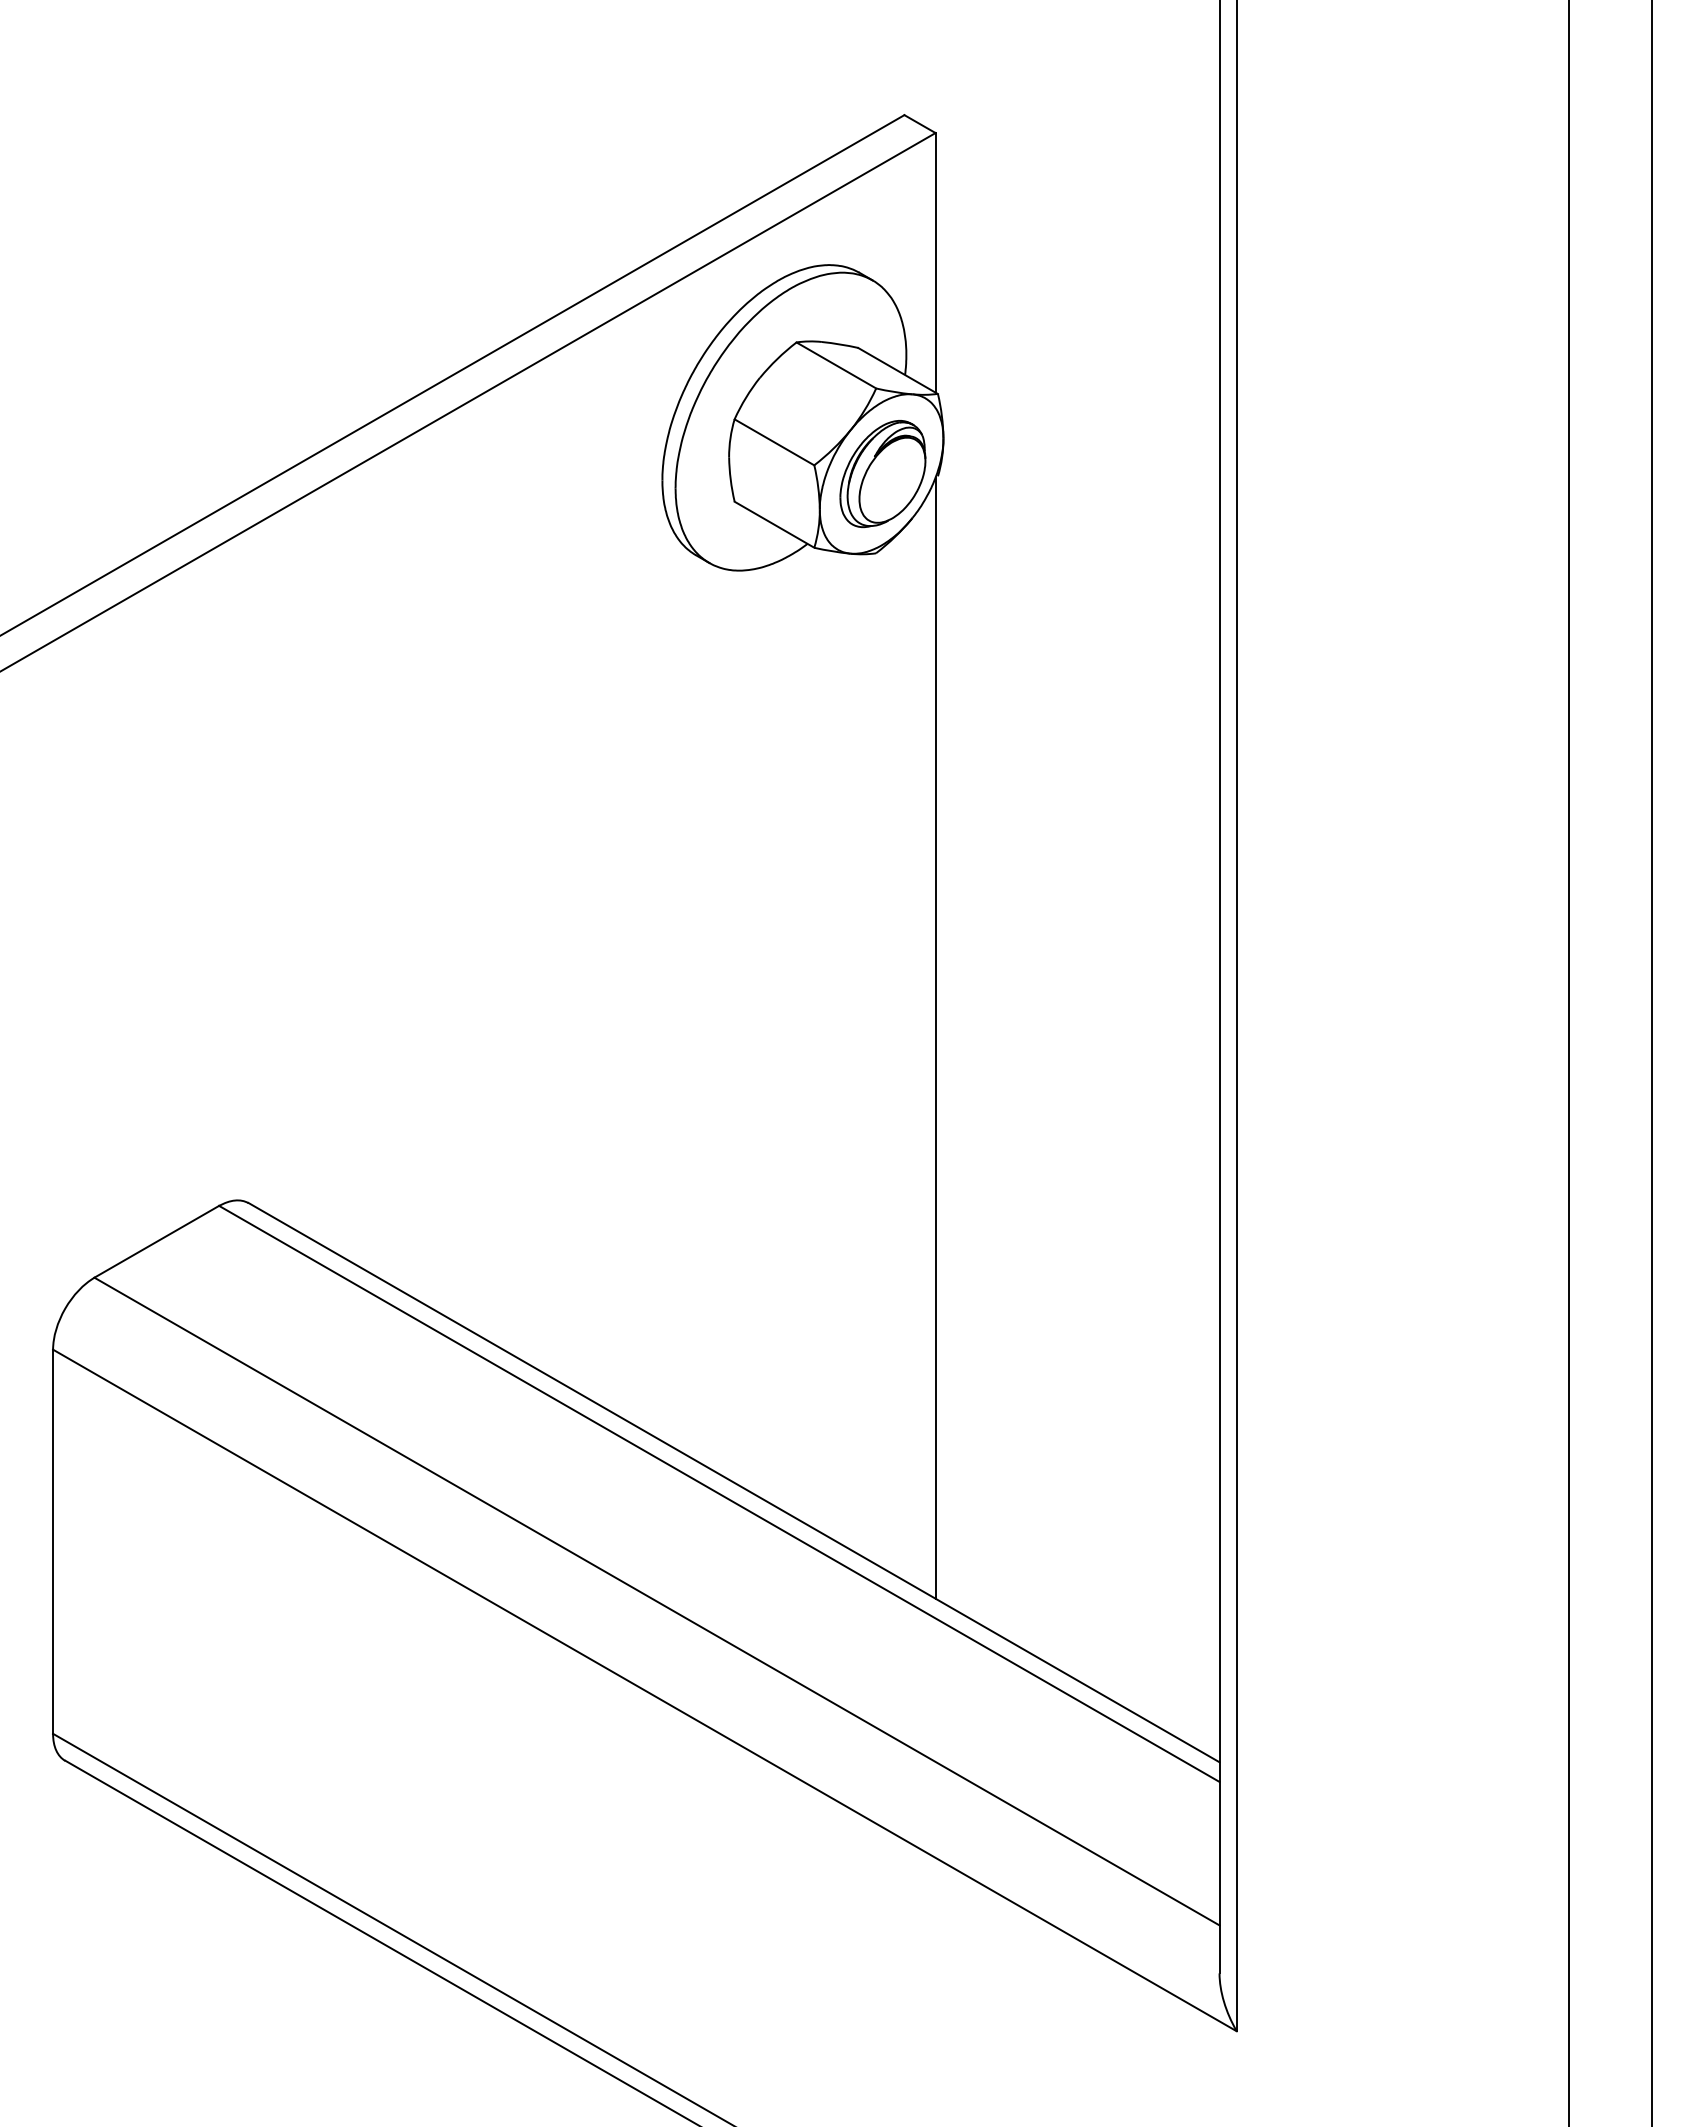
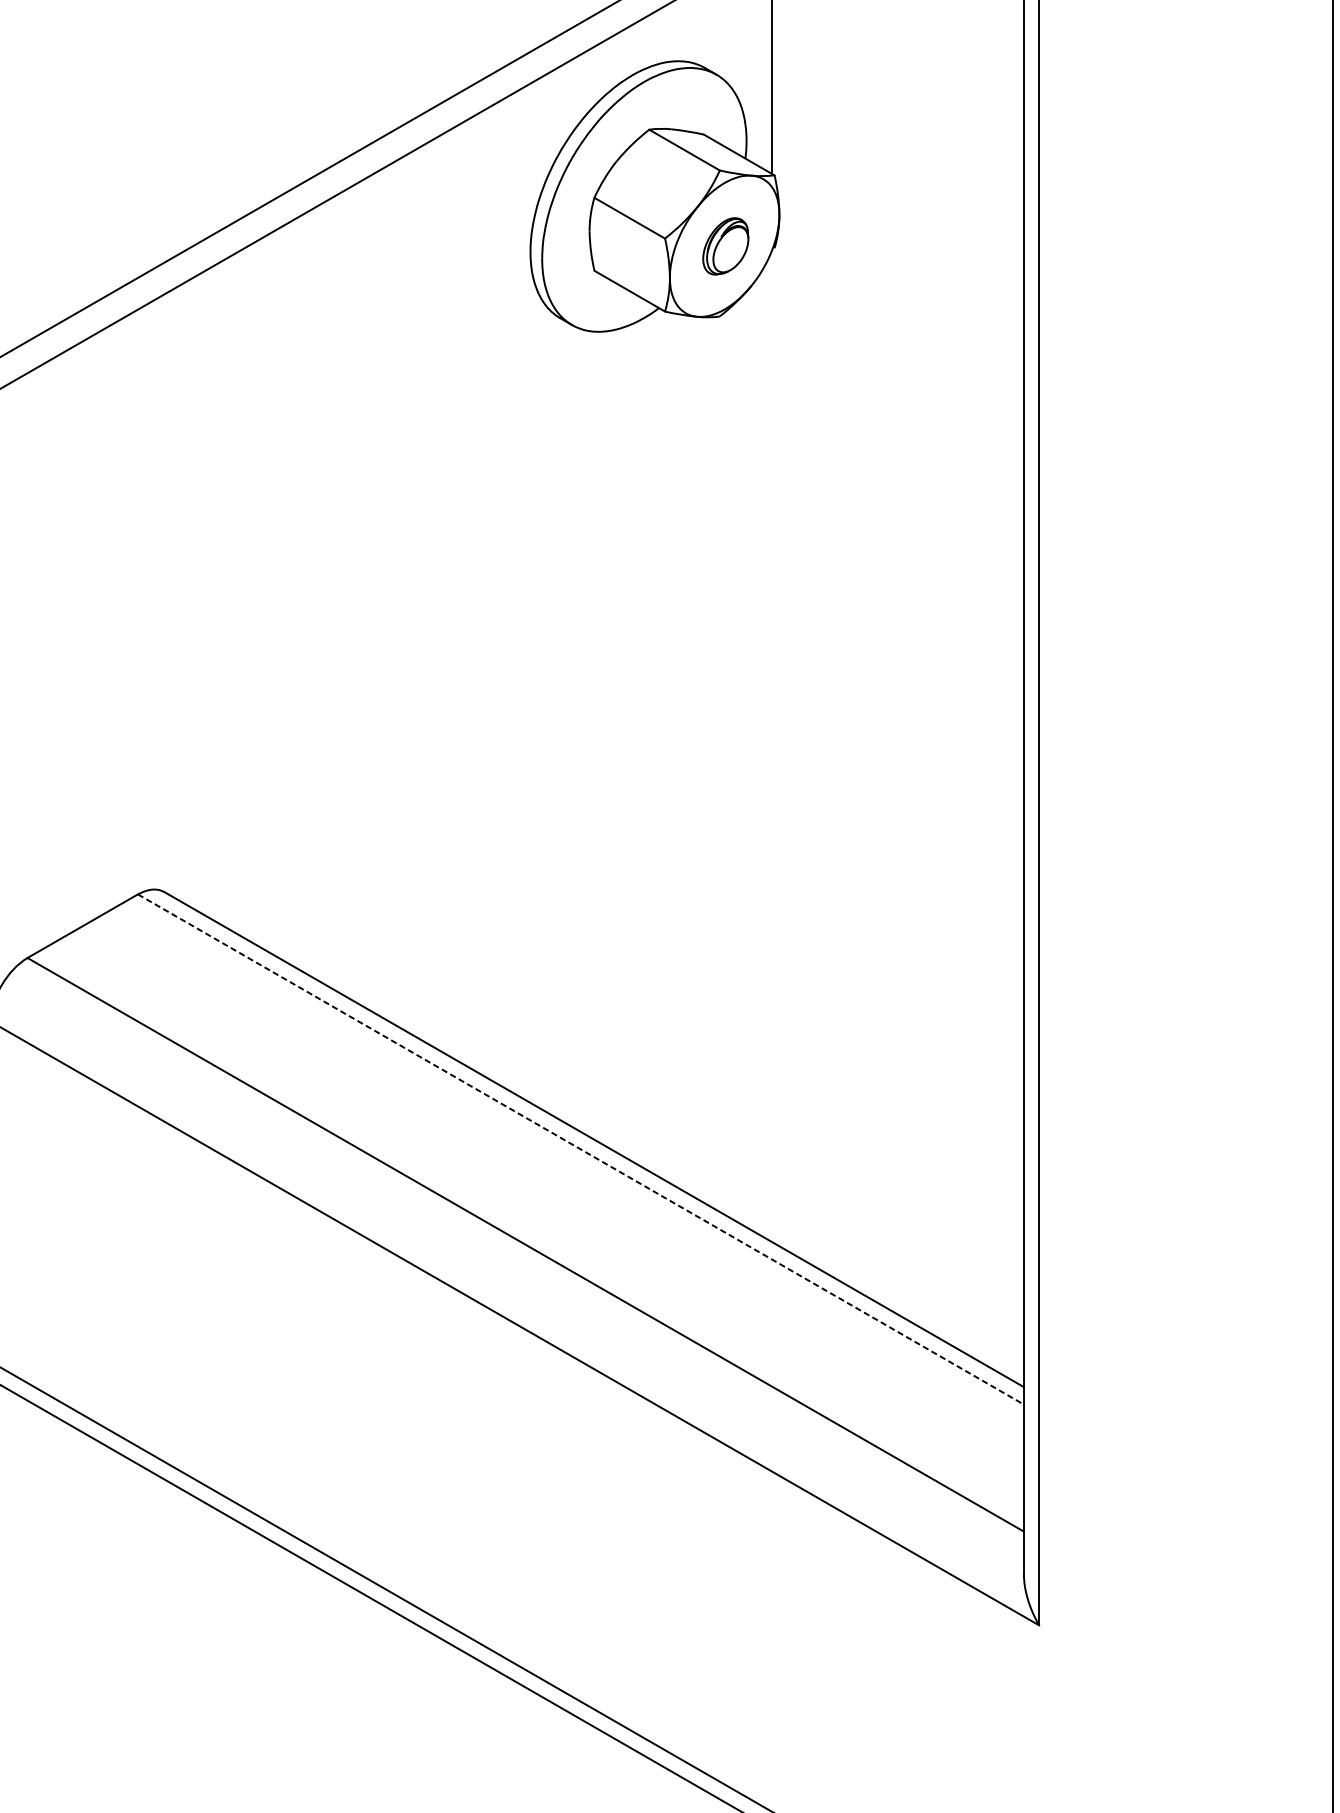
part: (882, 474) -> (725, 246), size x0.6
line: (935, 1037) -> (772, 745), removed
line: (719, 1494) -> (581, 1149), solid -> dashed

